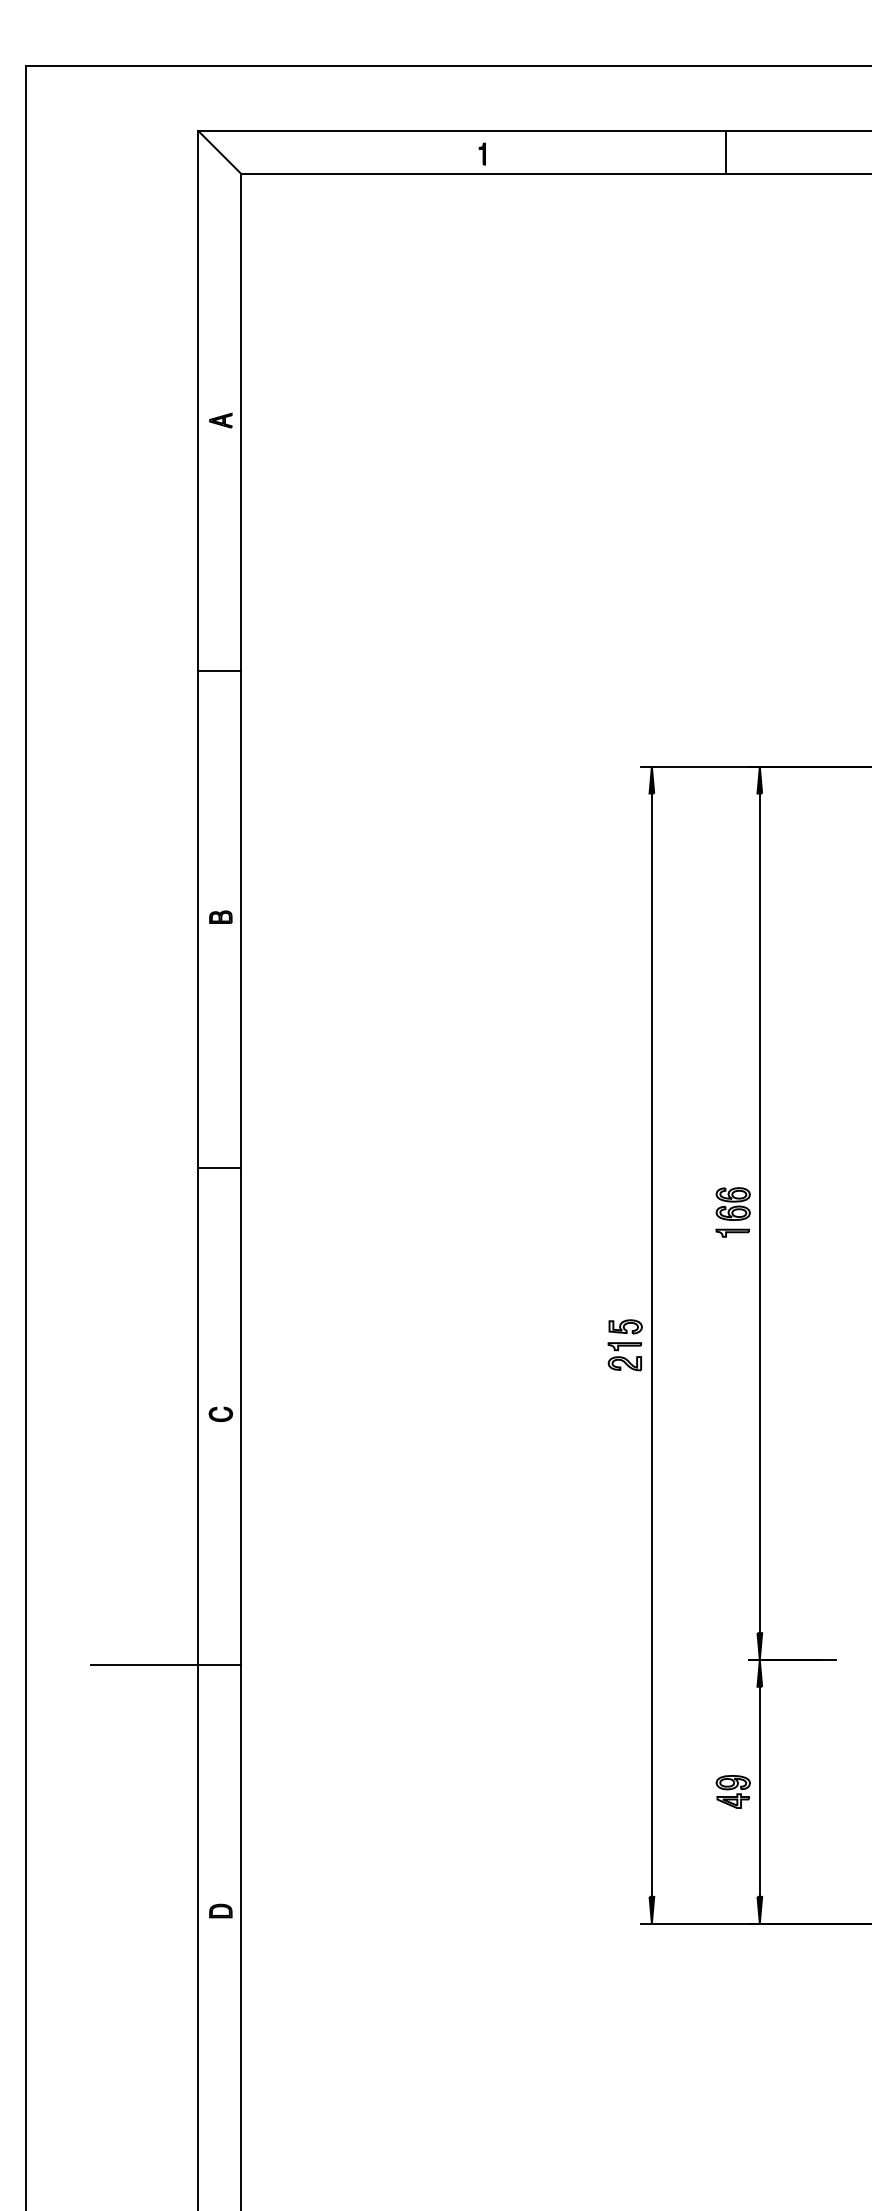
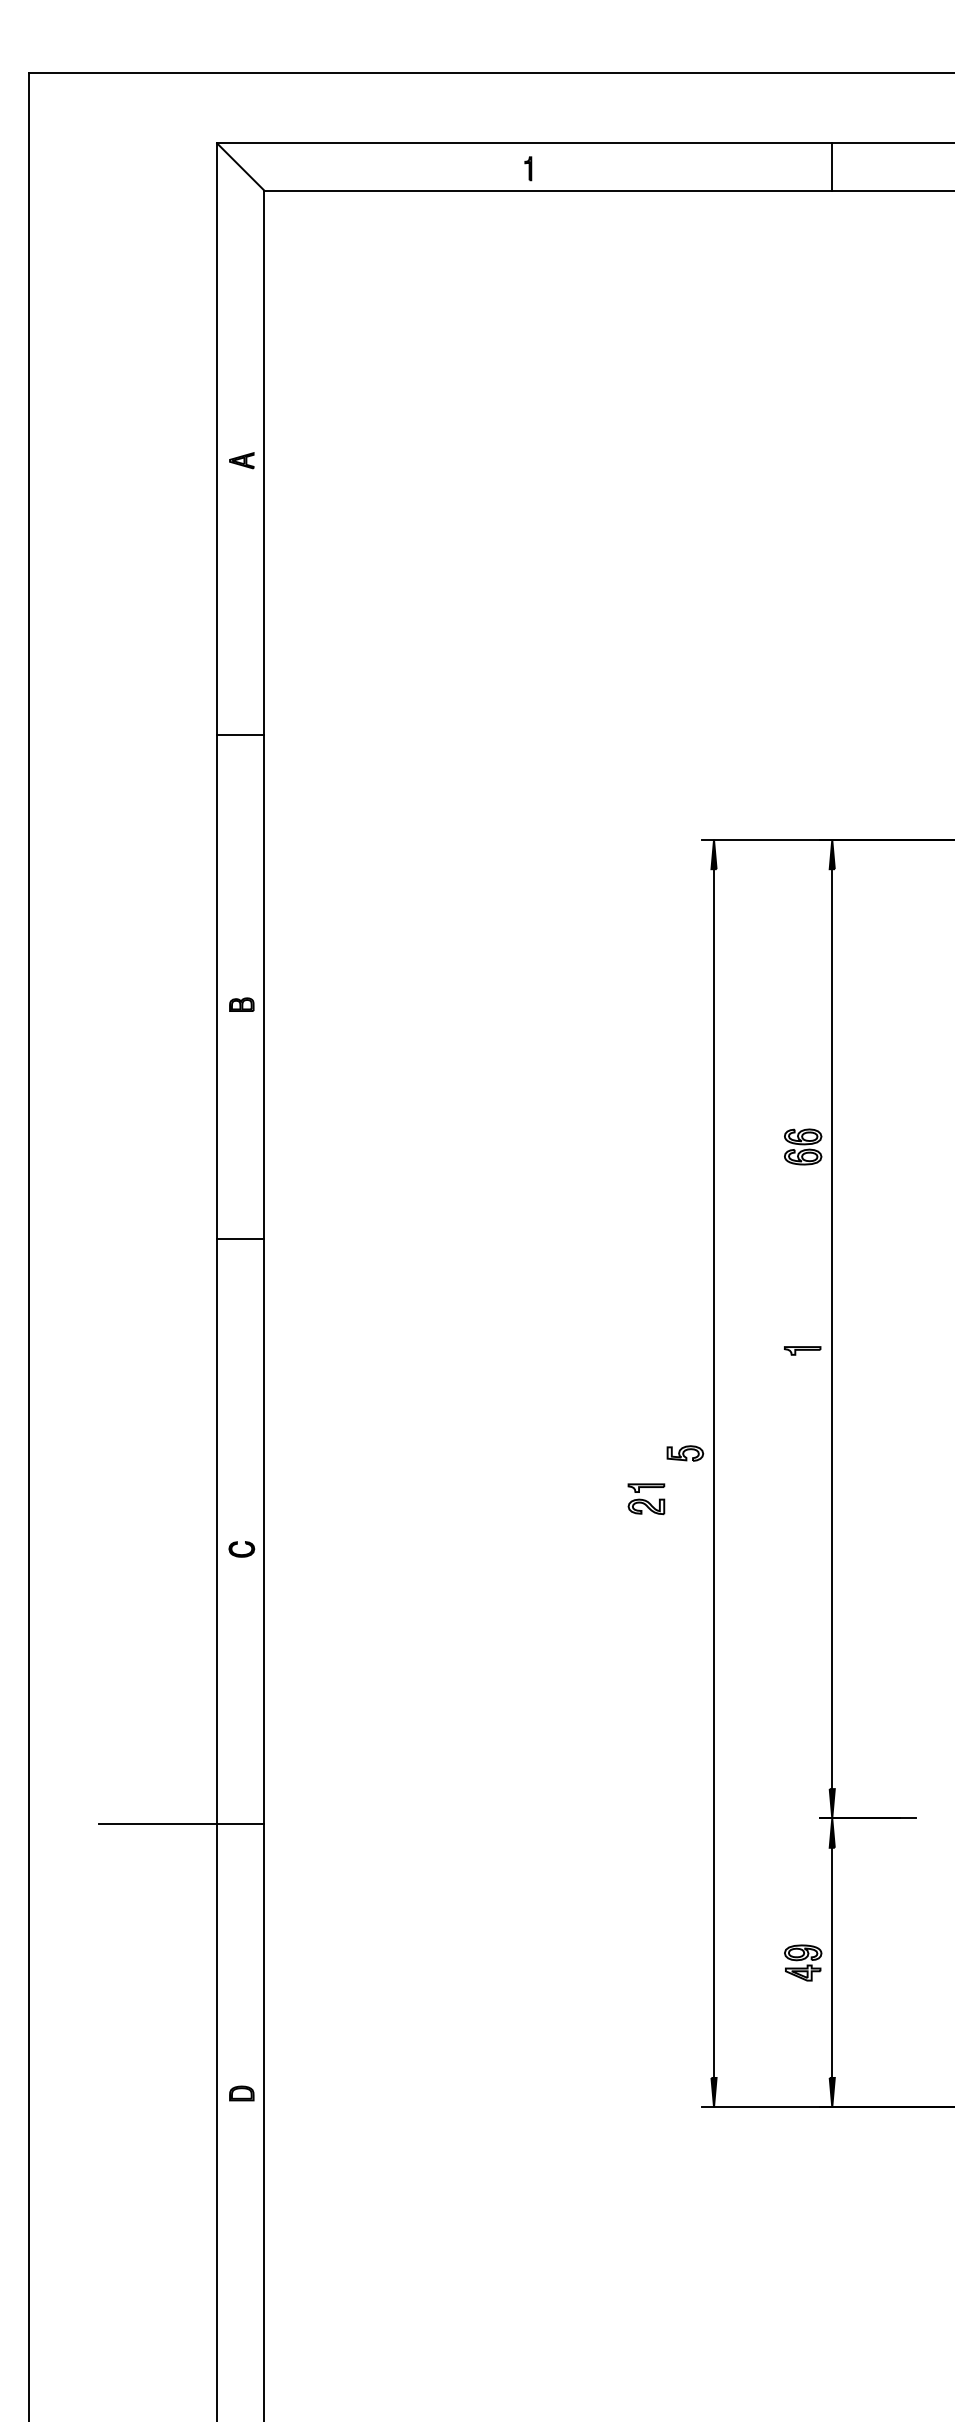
line: (725, 152) -> (831, 166), moved
line: (219, 1168) -> (240, 1239), moved
part: (733, 1203) -> (803, 1146), moved
part: (624, 1356) -> (646, 1499), moved

